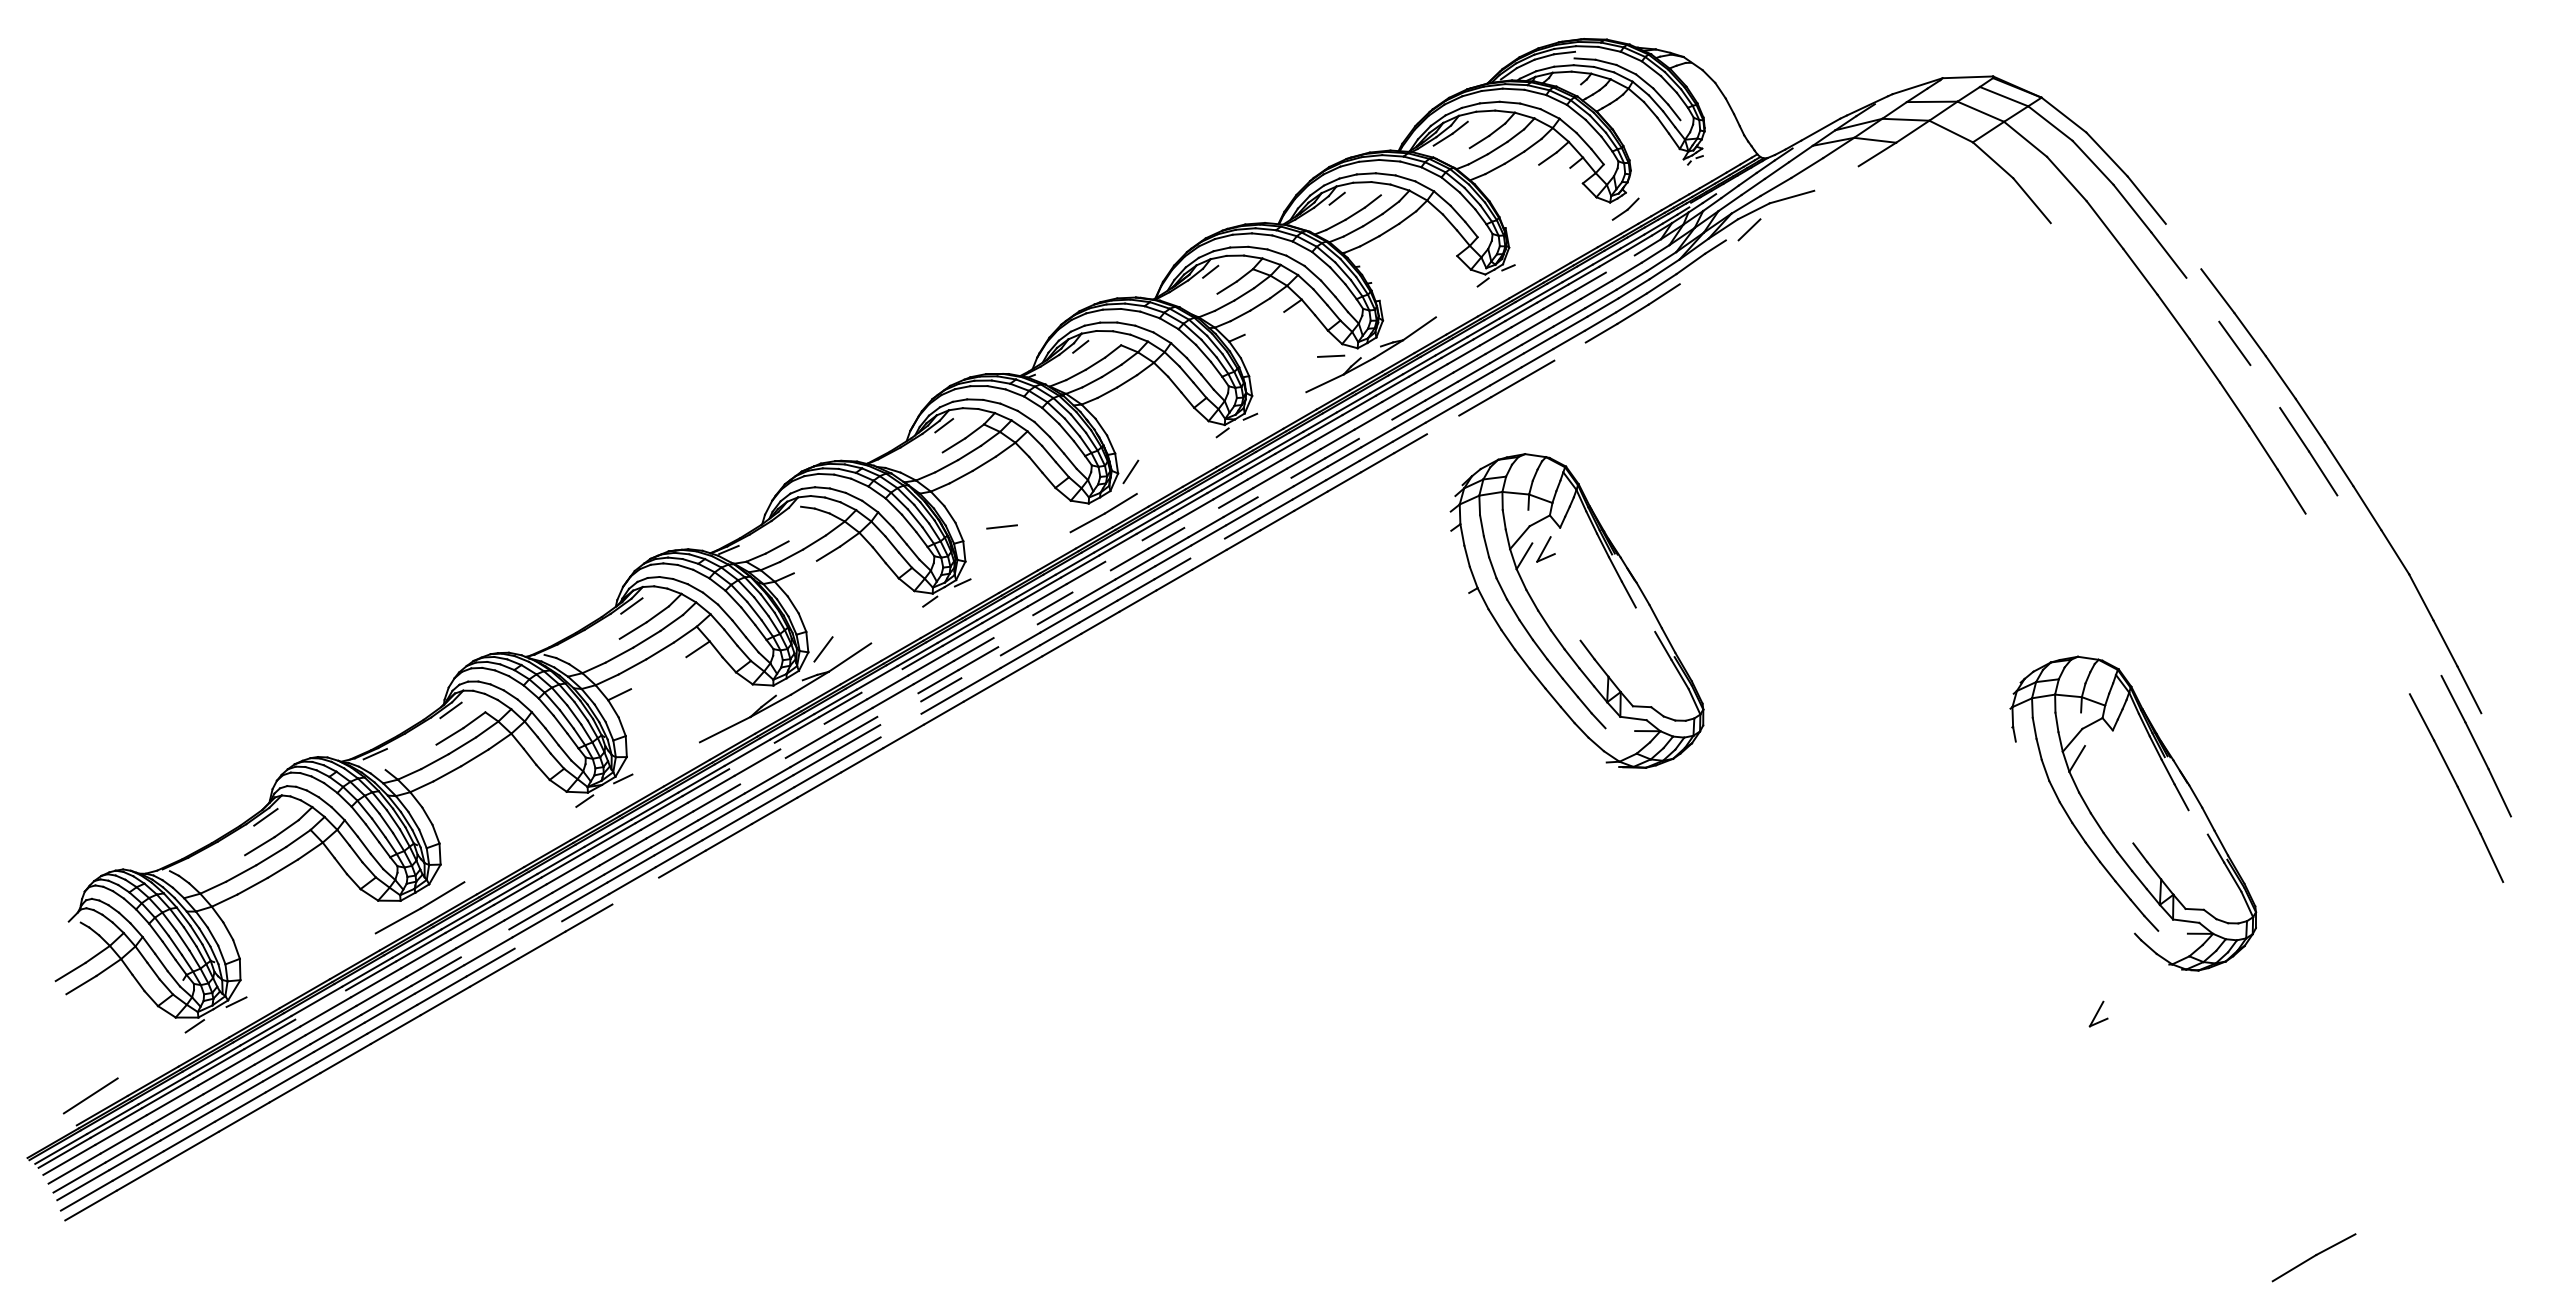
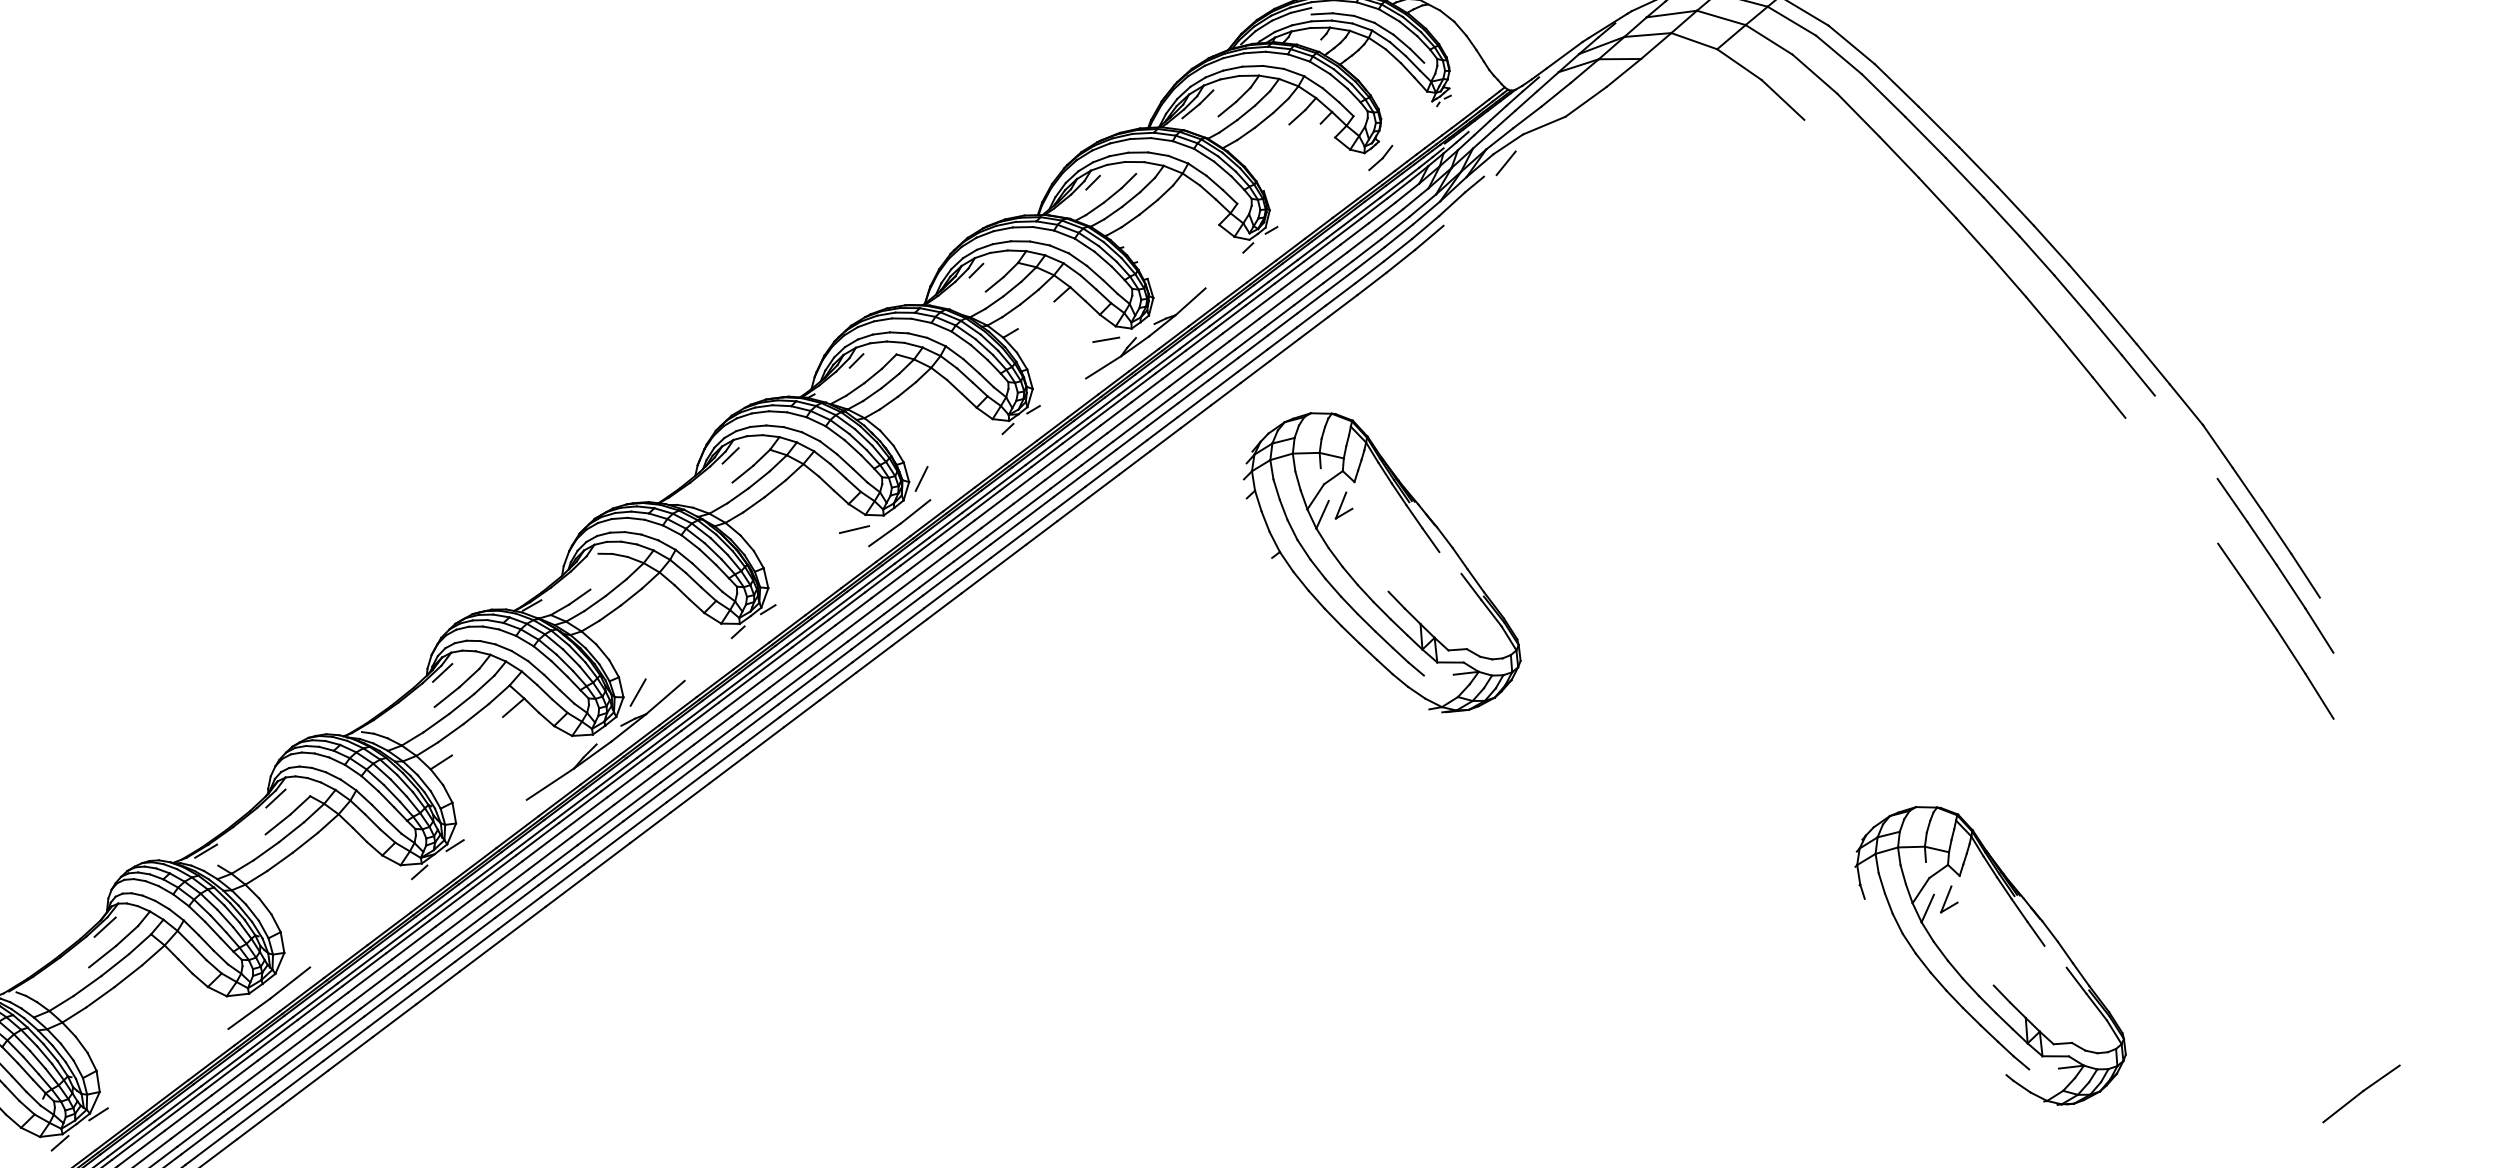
line: (1836, 178) -> (1586, 101), added
line: (2183, 246) -> (1938, 126), added
line: (1619, 263) -> (1381, 212), added
line: (2202, 299) -> (1964, 177), added
line: (1569, 351) -> (1342, 306), added
line: (2265, 386) -> (2037, 255), added
line: (1442, 424) -> (1225, 393), added
line: (1375, 428) -> (1159, 406), added
line: (1274, 487) -> (1066, 476), added
line: (1201, 517) -> (997, 515), added
line: (2351, 517) -> (2138, 375), added
line: (1001, 526) -> (853, 529), moved
line: (2319, 535) -> (2109, 397), added
line: (1207, 548) -> (1006, 545), added
line: (1123, 550) -> (923, 557), added
line: (804, 566) -> (609, 612), added
line: (1091, 581) -> (895, 592), added
line: (1013, 626) -> (823, 646), added
line: (1017, 635) -> (829, 655), added
line: (2429, 652) -> (2232, 499), added
line: (980, 666) -> (796, 690), added
line: (881, 680) -> (699, 716), added
line: (897, 704) -> (718, 738), added
line: (900, 713) -> (722, 746), added
line: (900, 725) -> (723, 758), added
line: (802, 736) -> (627, 781), added
line: (2492, 736) -> (2305, 575), added
line: (751, 755) -> (579, 806), added
line: (762, 771) -> (592, 821), added
part: (2133, 813) -> (1990, 955), moved
line: (635, 890) -> (480, 954), added
line: (538, 934) -> (390, 1010), added
line: (484, 943) -> (337, 1025), added
line: (320, 1004) -> (182, 1106), added
part: (2313, 1257) -> (2360, 1093), moved

